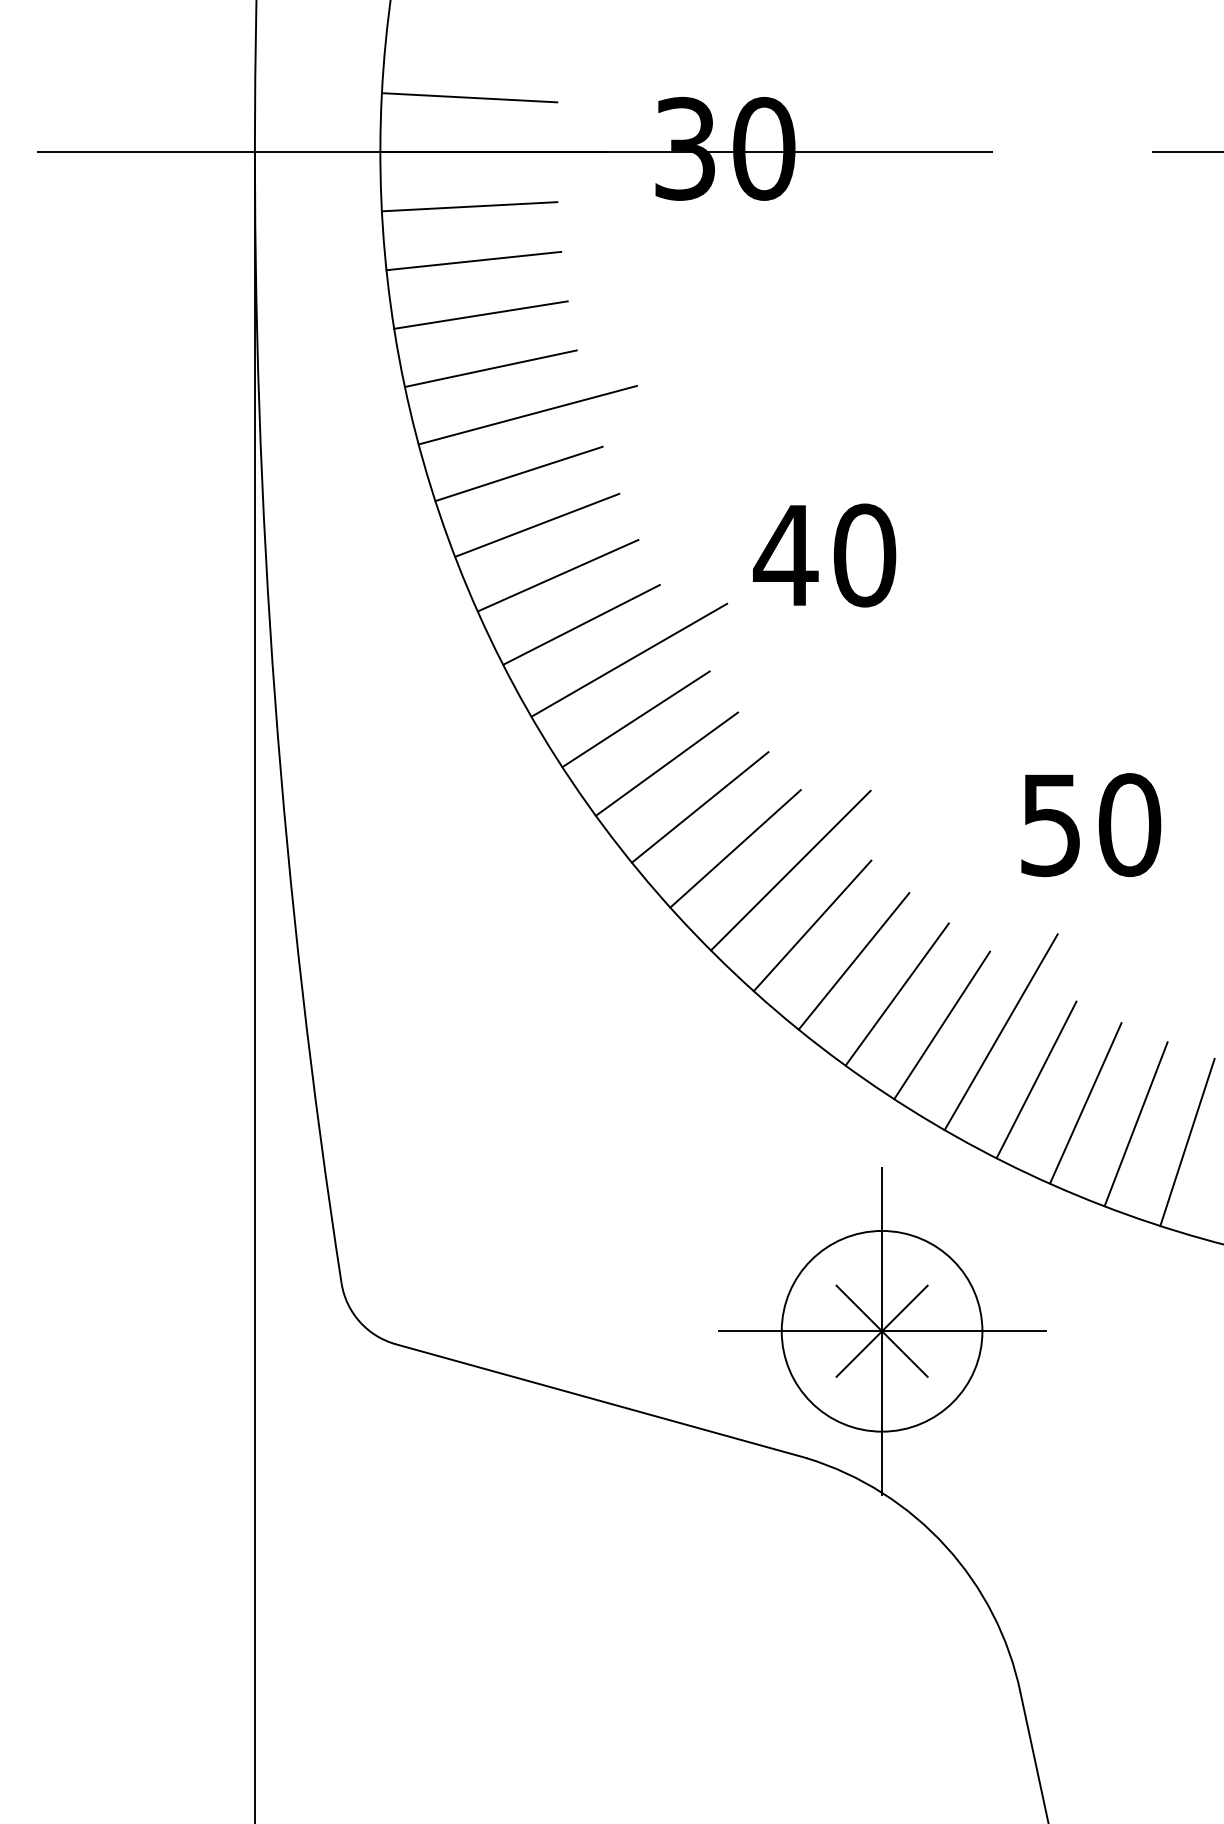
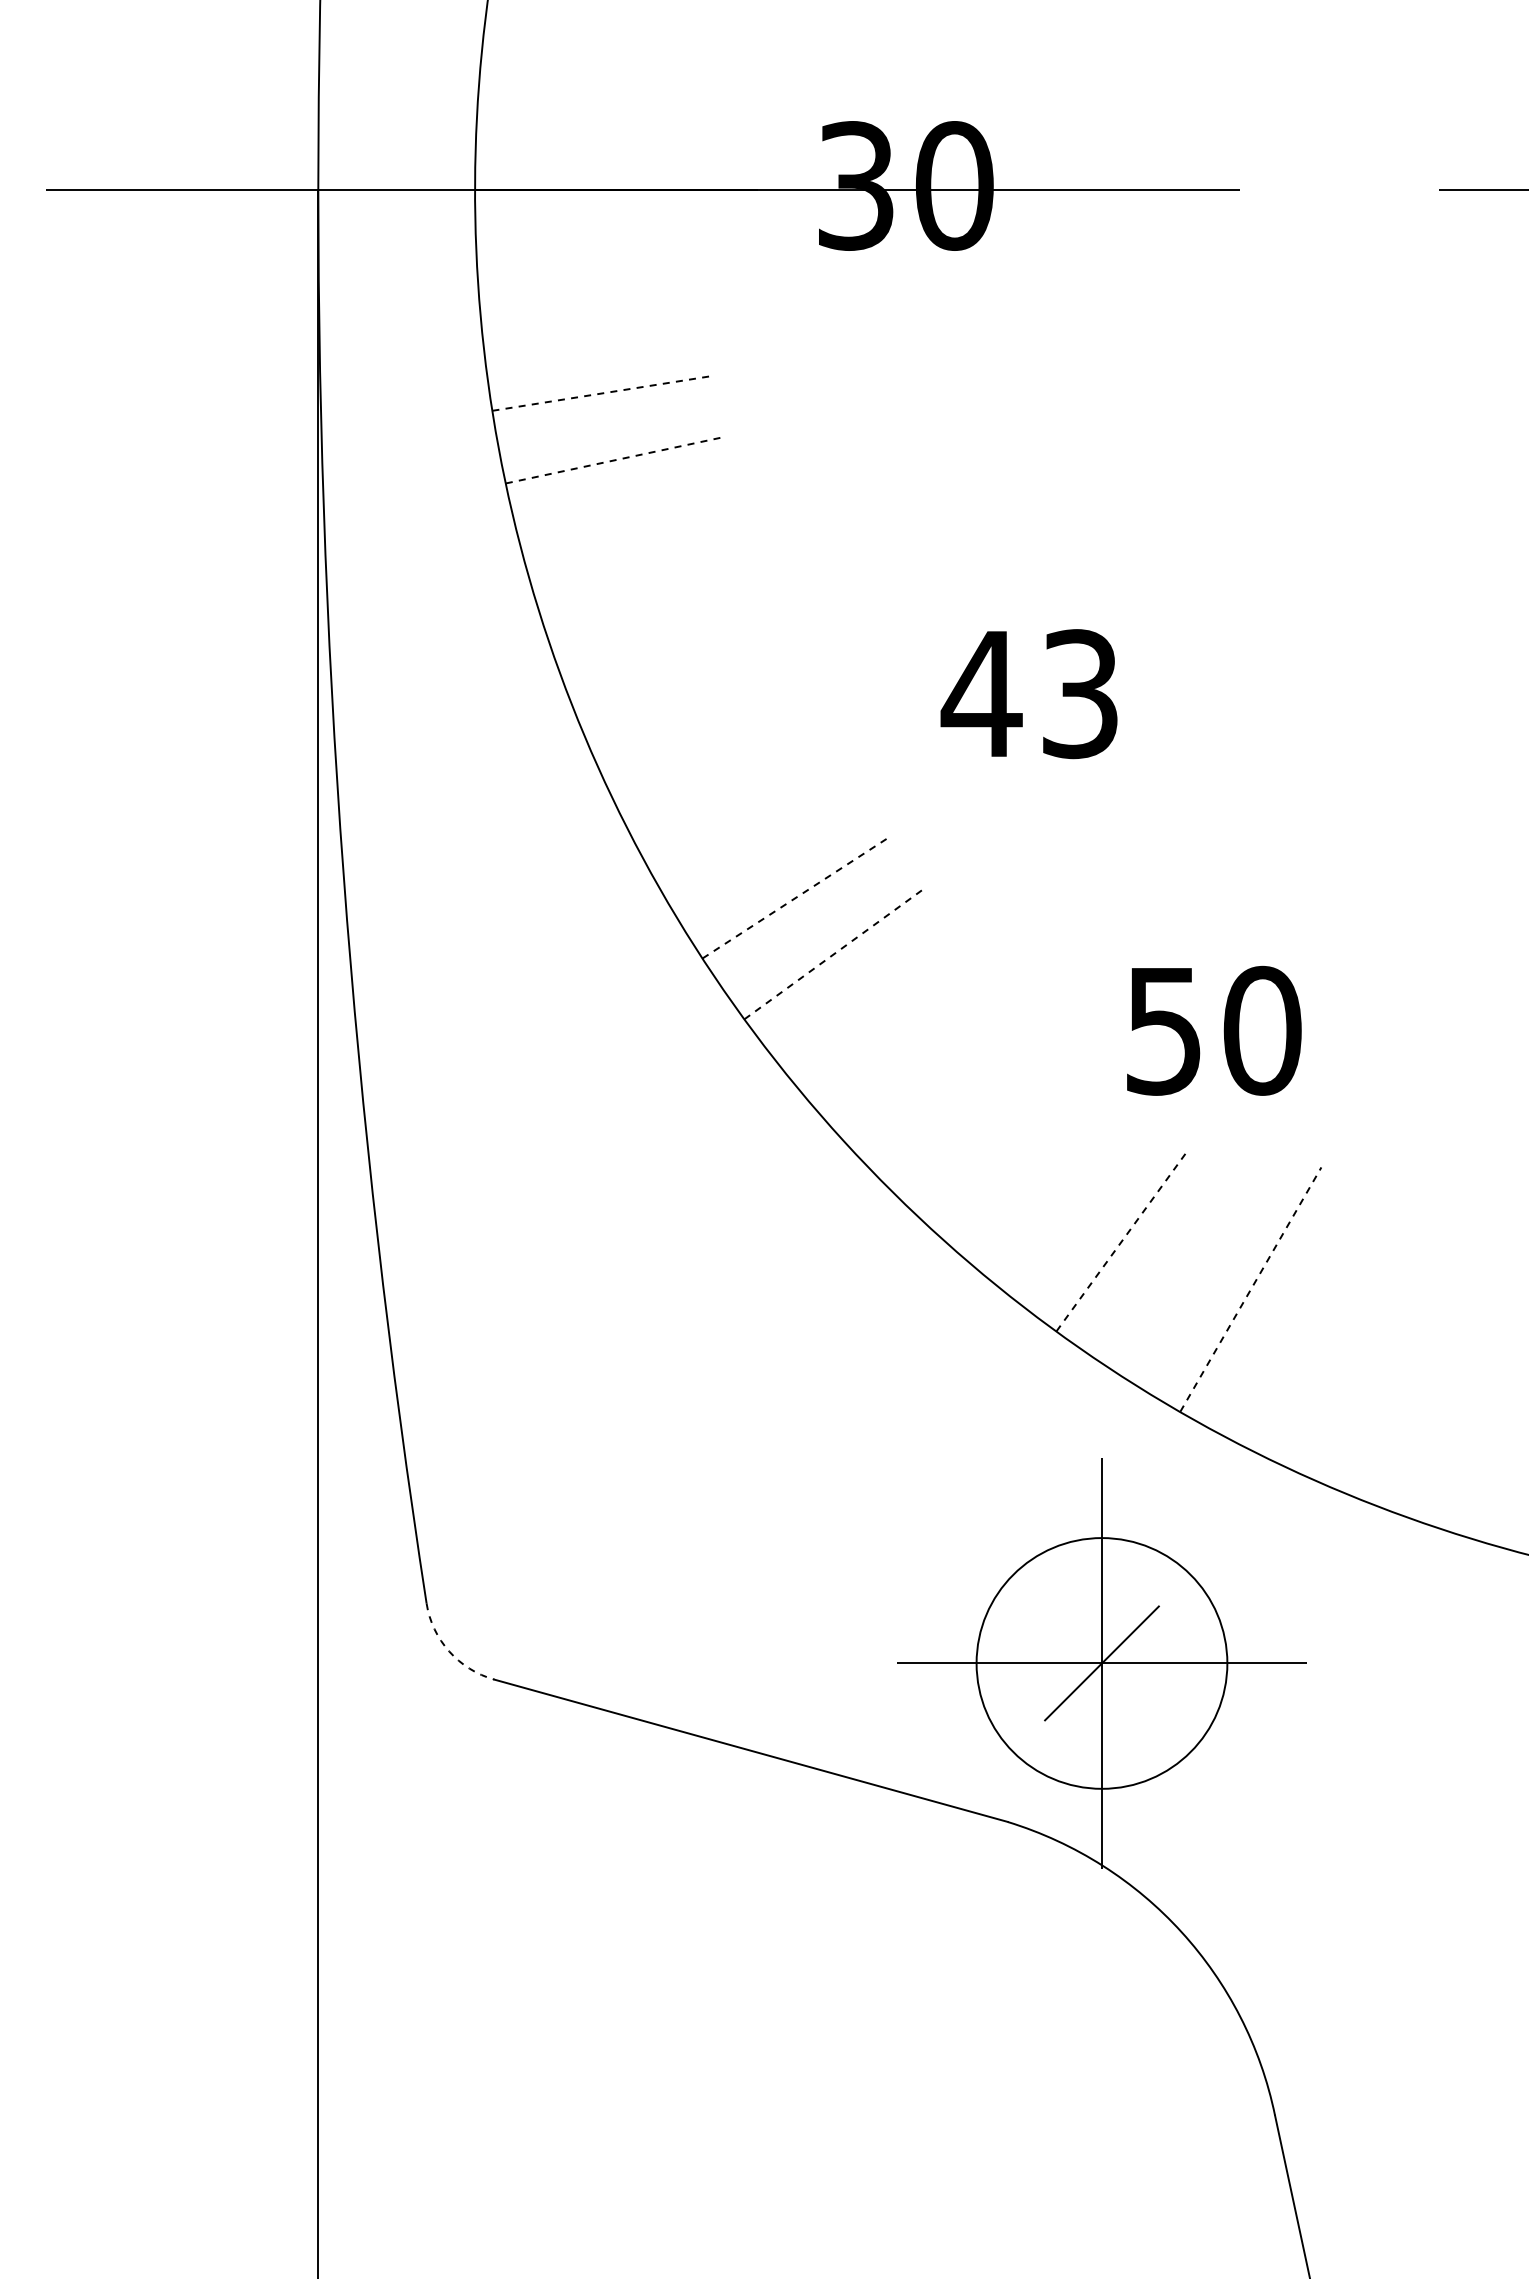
line: (469, 97) -> (586, 121), removed
line: (469, 206) -> (586, 257), removed
line: (473, 260) -> (591, 325), removed
line: (480, 314) -> (600, 393), solid -> dashed
line: (491, 368) -> (613, 460), solid -> dashed
line: (527, 415) -> (659, 518), removed
line: (519, 474) -> (648, 592), removed
line: (536, 525) -> (670, 656), removed
text: (864, 555) -> (1080, 694), 40 -> 43
line: (558, 575) -> (697, 718), removed
line: (581, 624) -> (726, 780), removed
line: (629, 659) -> (786, 824), removed
line: (636, 719) -> (794, 898), solid -> dashed
line: (667, 763) -> (833, 954), solid -> dashed
line: (700, 807) -> (874, 1008), removed
text: (1091, 824) -> (1214, 1030), moved
line: (735, 848) -> (918, 1060), removed
line: (790, 870) -> (987, 1087), removed
line: (812, 925) -> (1014, 1156), removed
line: (853, 960) -> (1066, 1200), removed
line: (897, 994) -> (1121, 1242), solid -> dashed
line: (941, 1025) -> (1176, 1281), removed
line: (1001, 1032) -> (1251, 1289), solid -> dashed
line: (1036, 1079) -> (1294, 1348), removed
line: (1085, 1103) -> (1356, 1378), removed
line: (1136, 1124) -> (1419, 1404), removed
line: (1187, 1142) -> (1483, 1427), removed
arc: (359, 1321) -> (449, 1651), solid -> dashed
line: (881, 1331) -> (1101, 1663), removed

